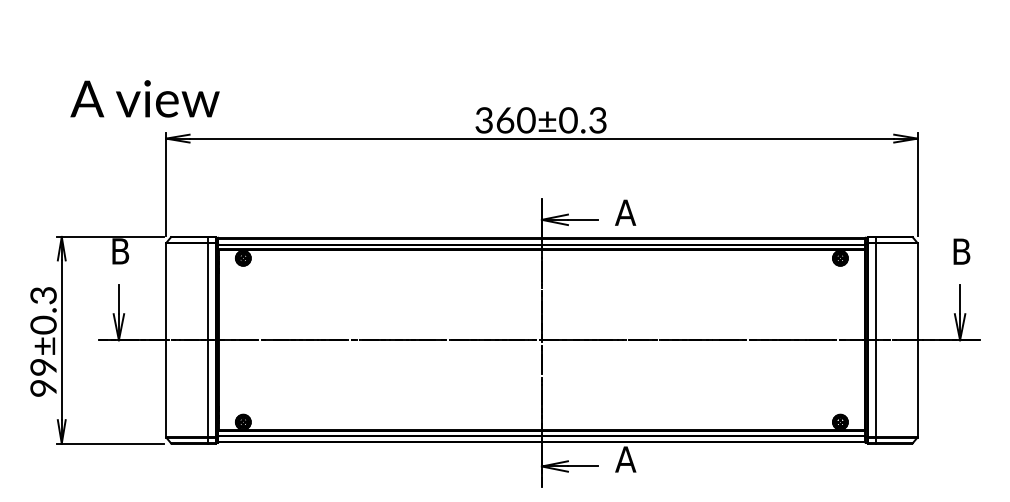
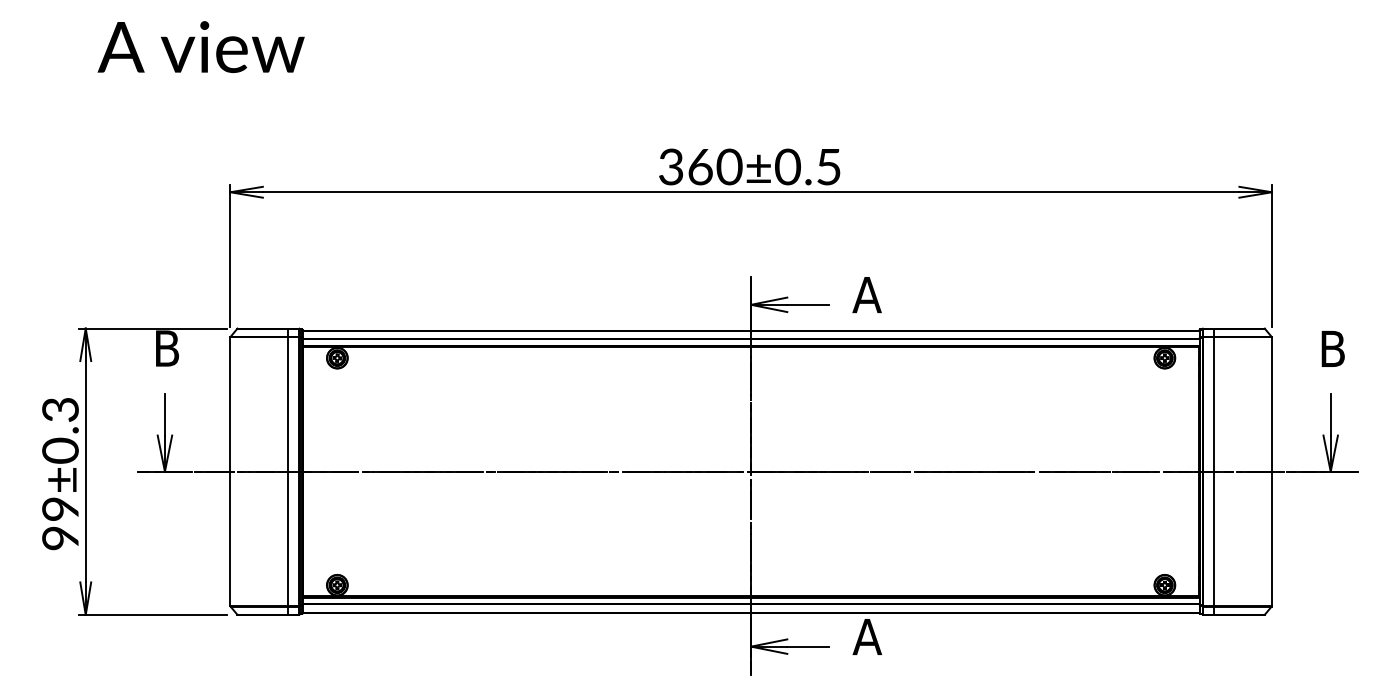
text: (144, 98) -> (200, 46), moved
text: (597, 120) -> (828, 167), 360±0.3 -> 360±0.5

